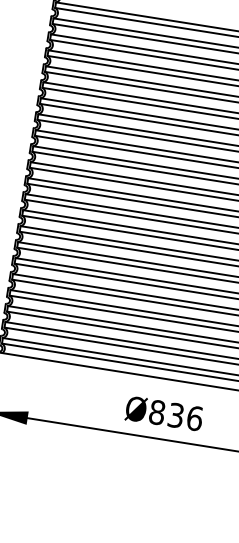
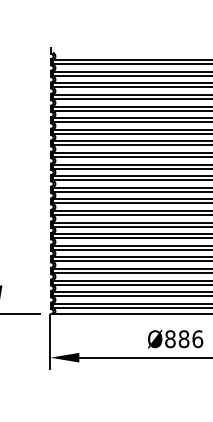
text: (175, 415) -> (183, 339), Ø836 -> Ø886

